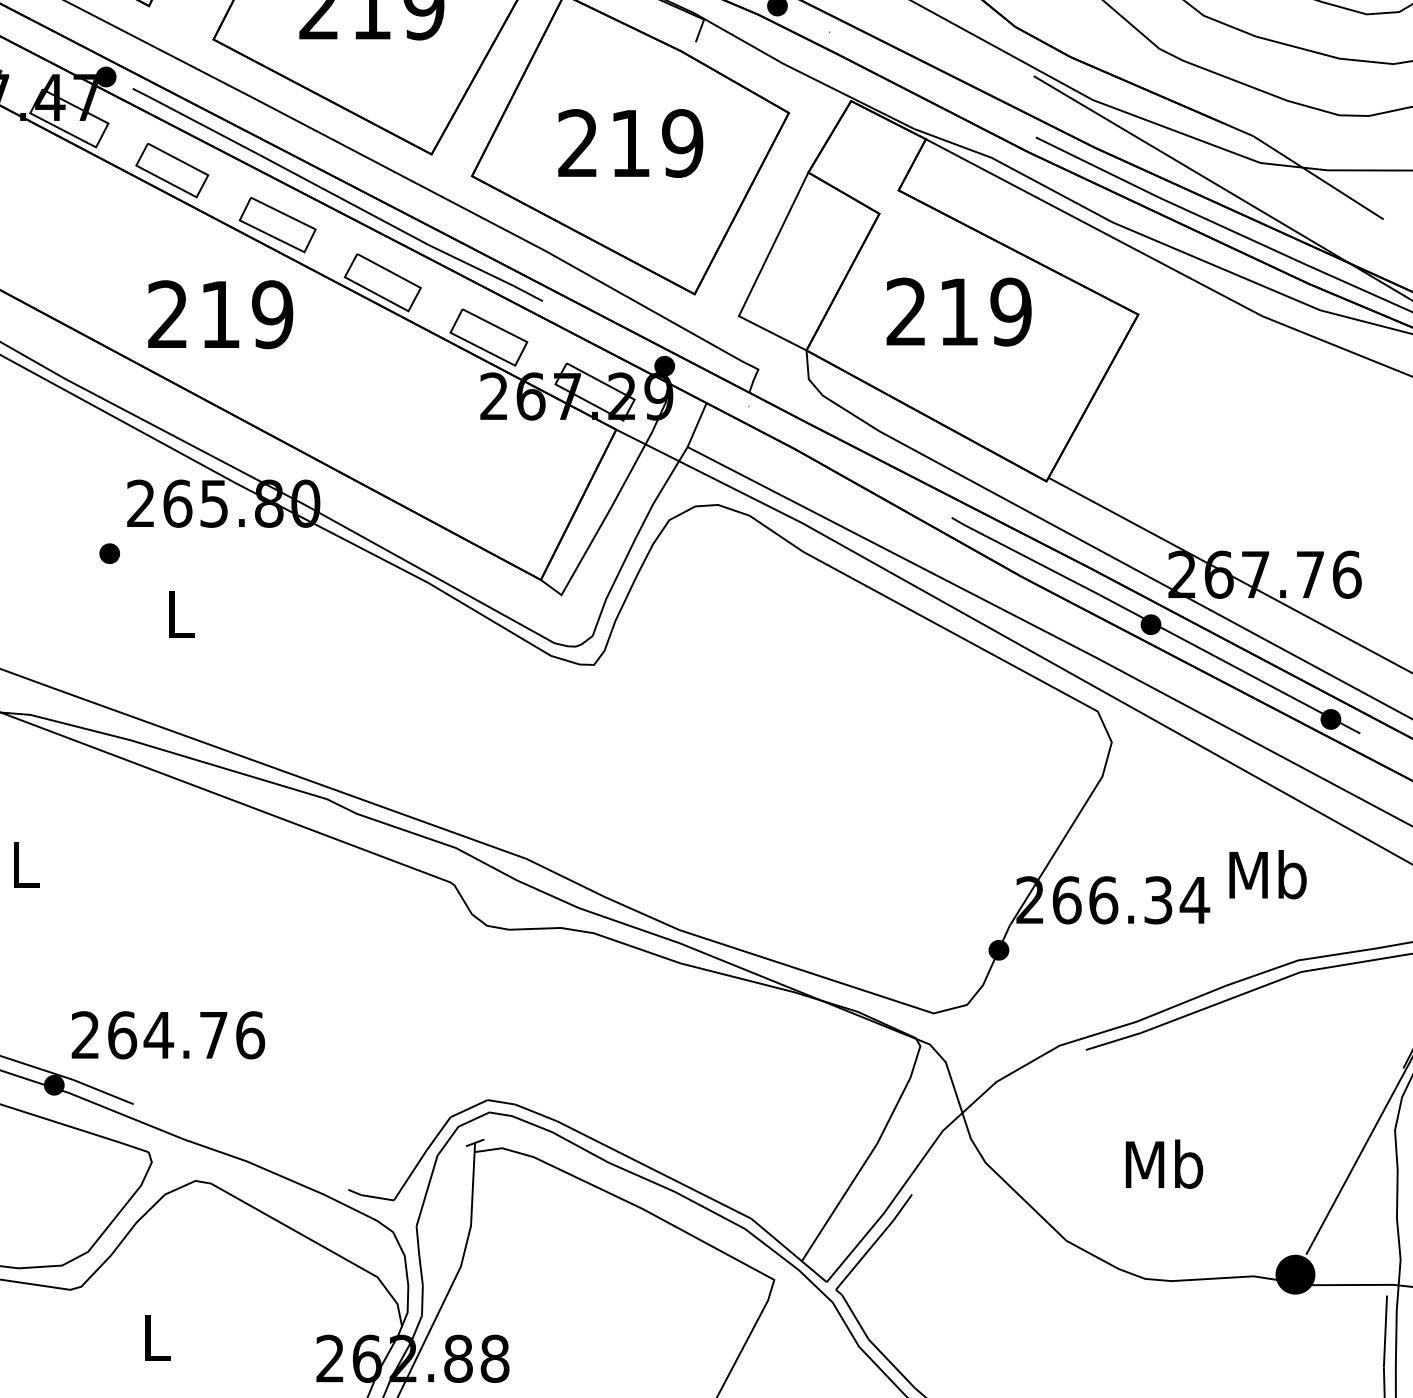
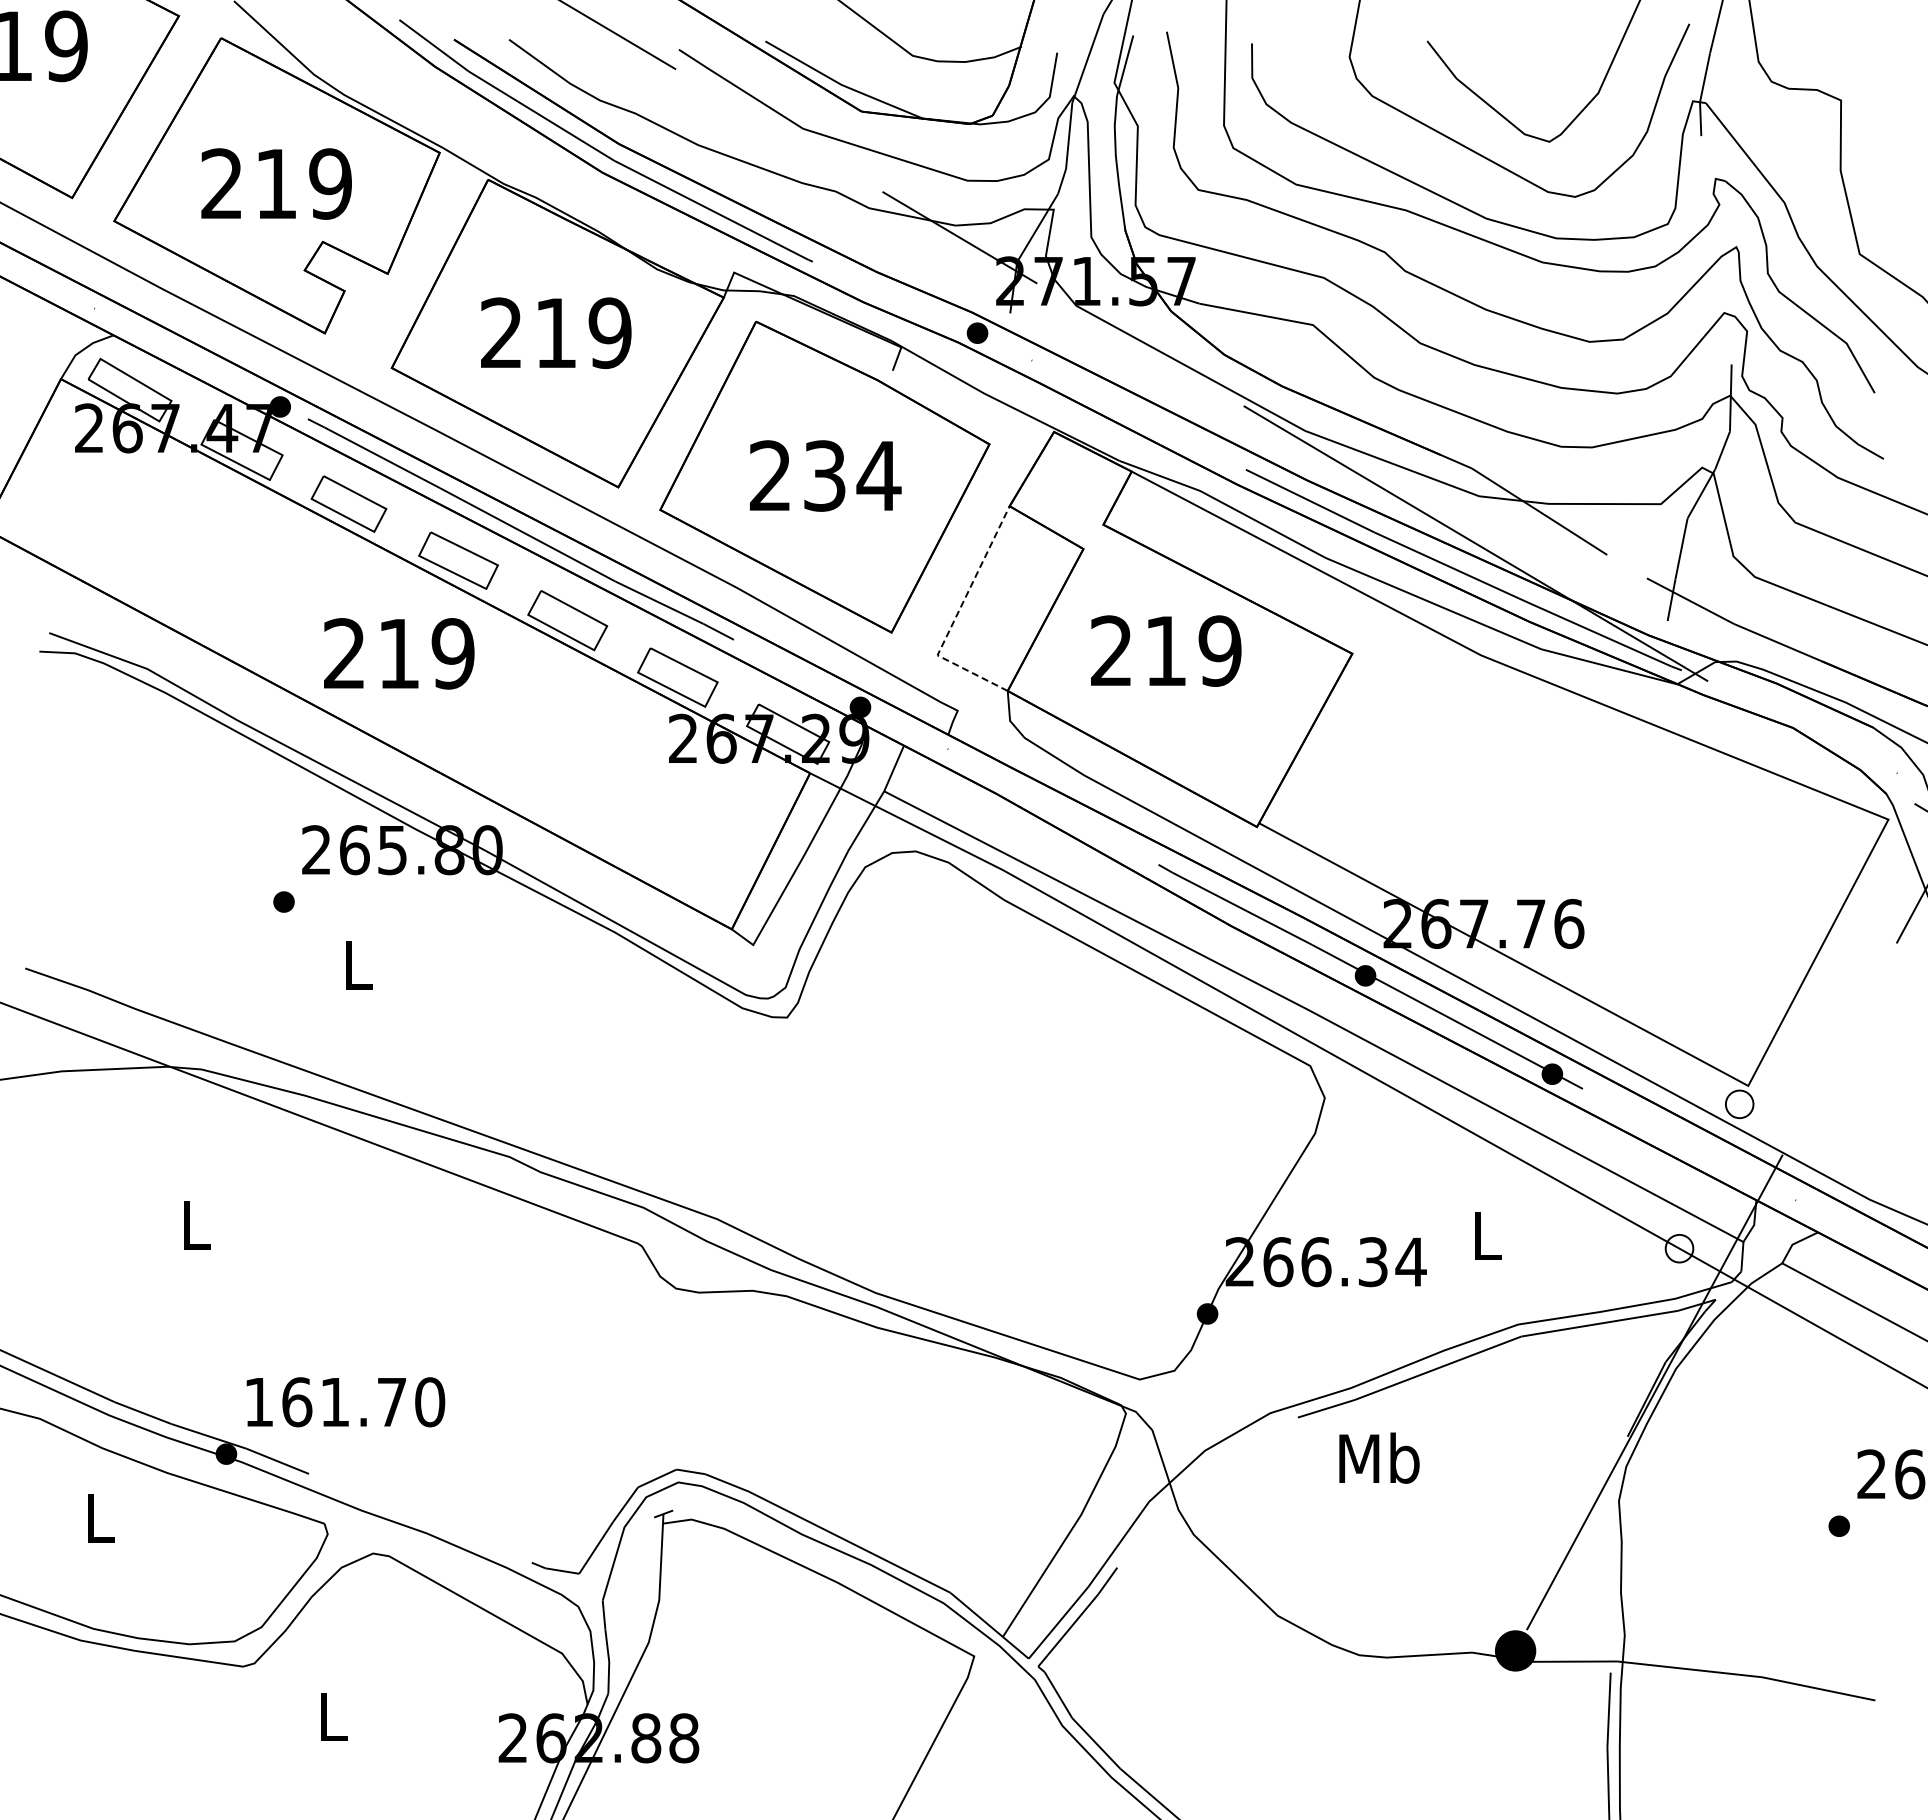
text: (657, 142) -> (852, 475), 219 -> 234
line: (757, 278) -> (956, 616), solid -> dashed
text: (1268, 874) -> (1487, 1235), Mb -> L
text: (167, 1035) -> (344, 1402), 264.76 -> 161.70
text: (1164, 1163) -> (1379, 1457), moved

